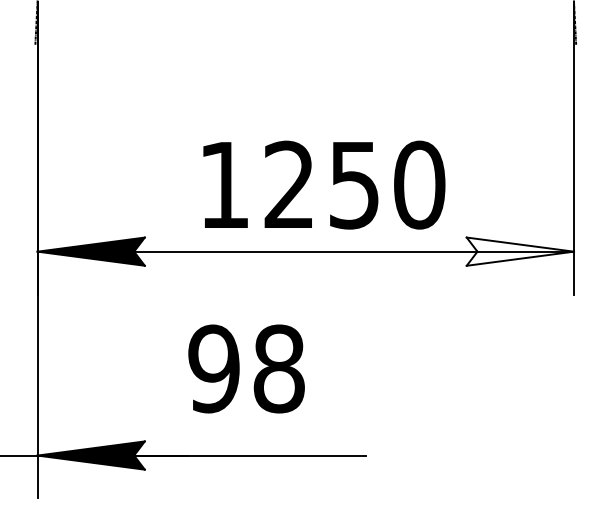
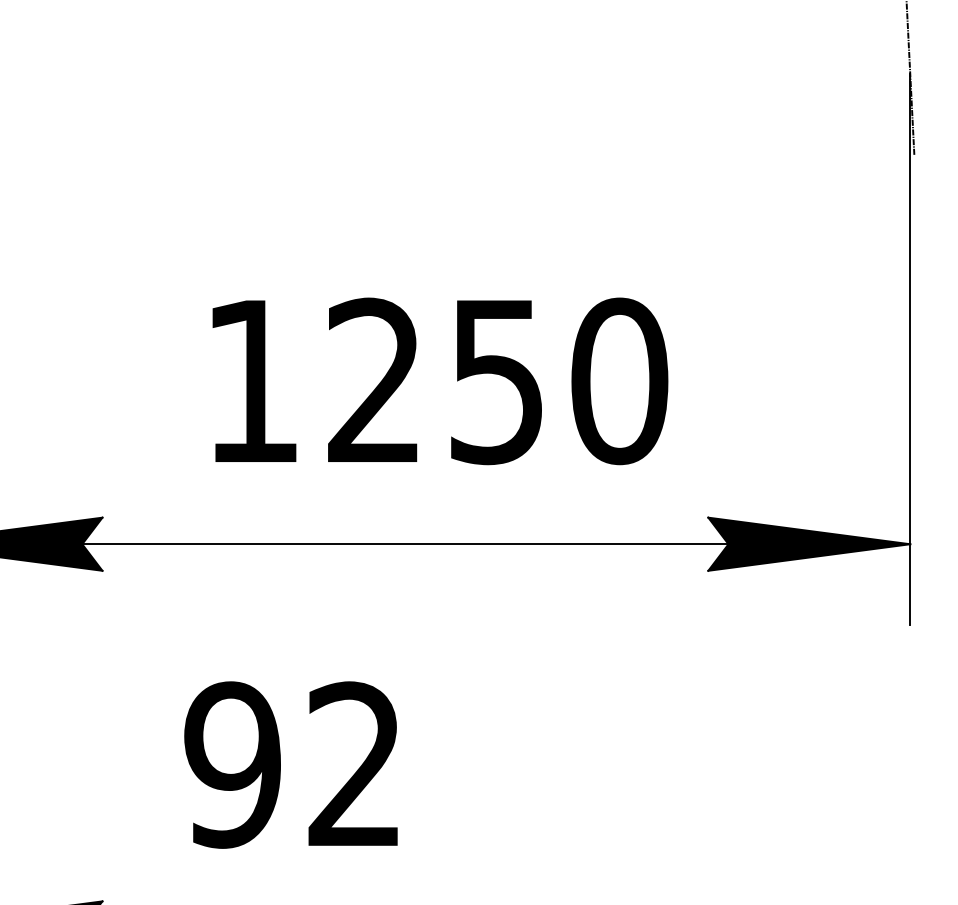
text: (324, 184) -> (440, 380), moved
fill: (520, 251) -> (809, 543), added
text: (278, 368) -> (354, 764), 98 -> 92

